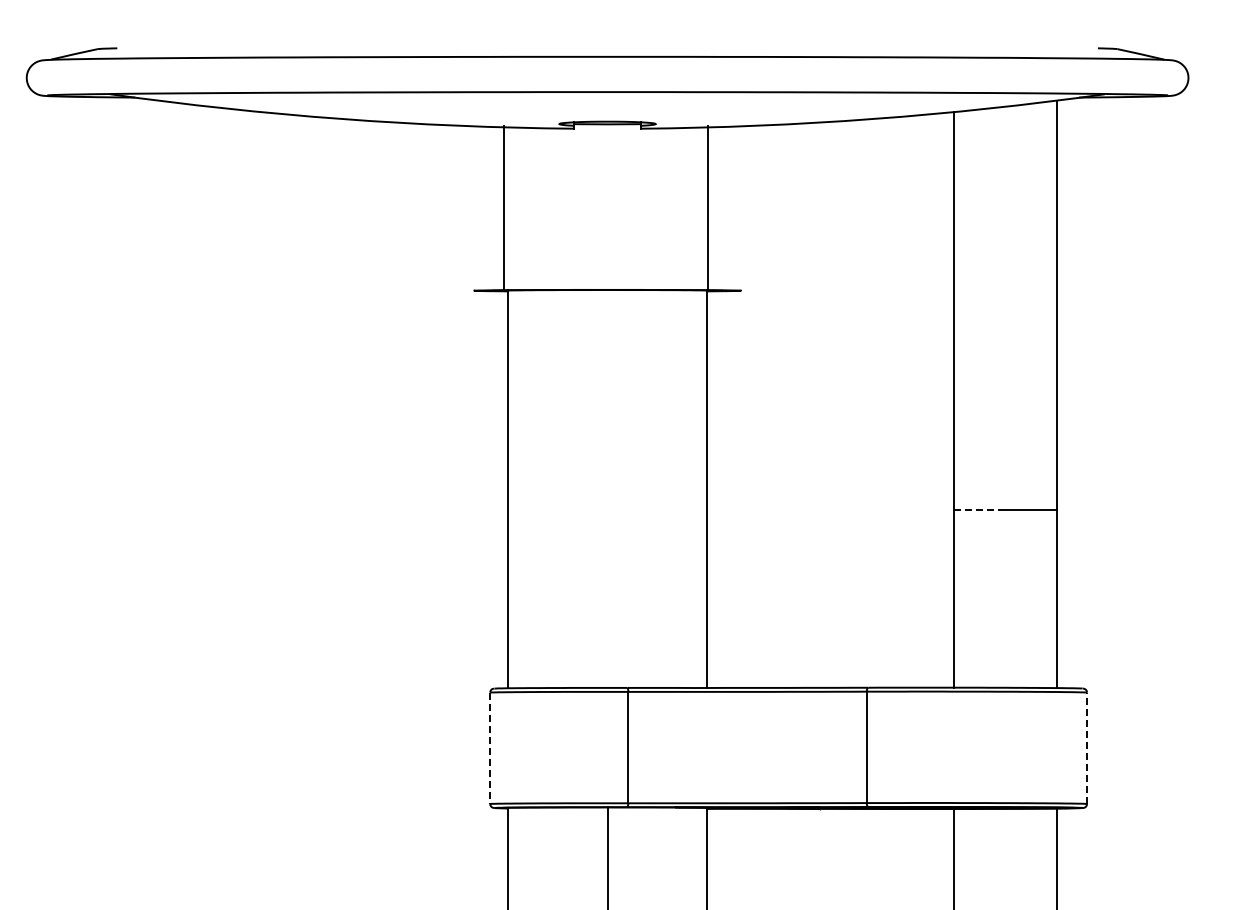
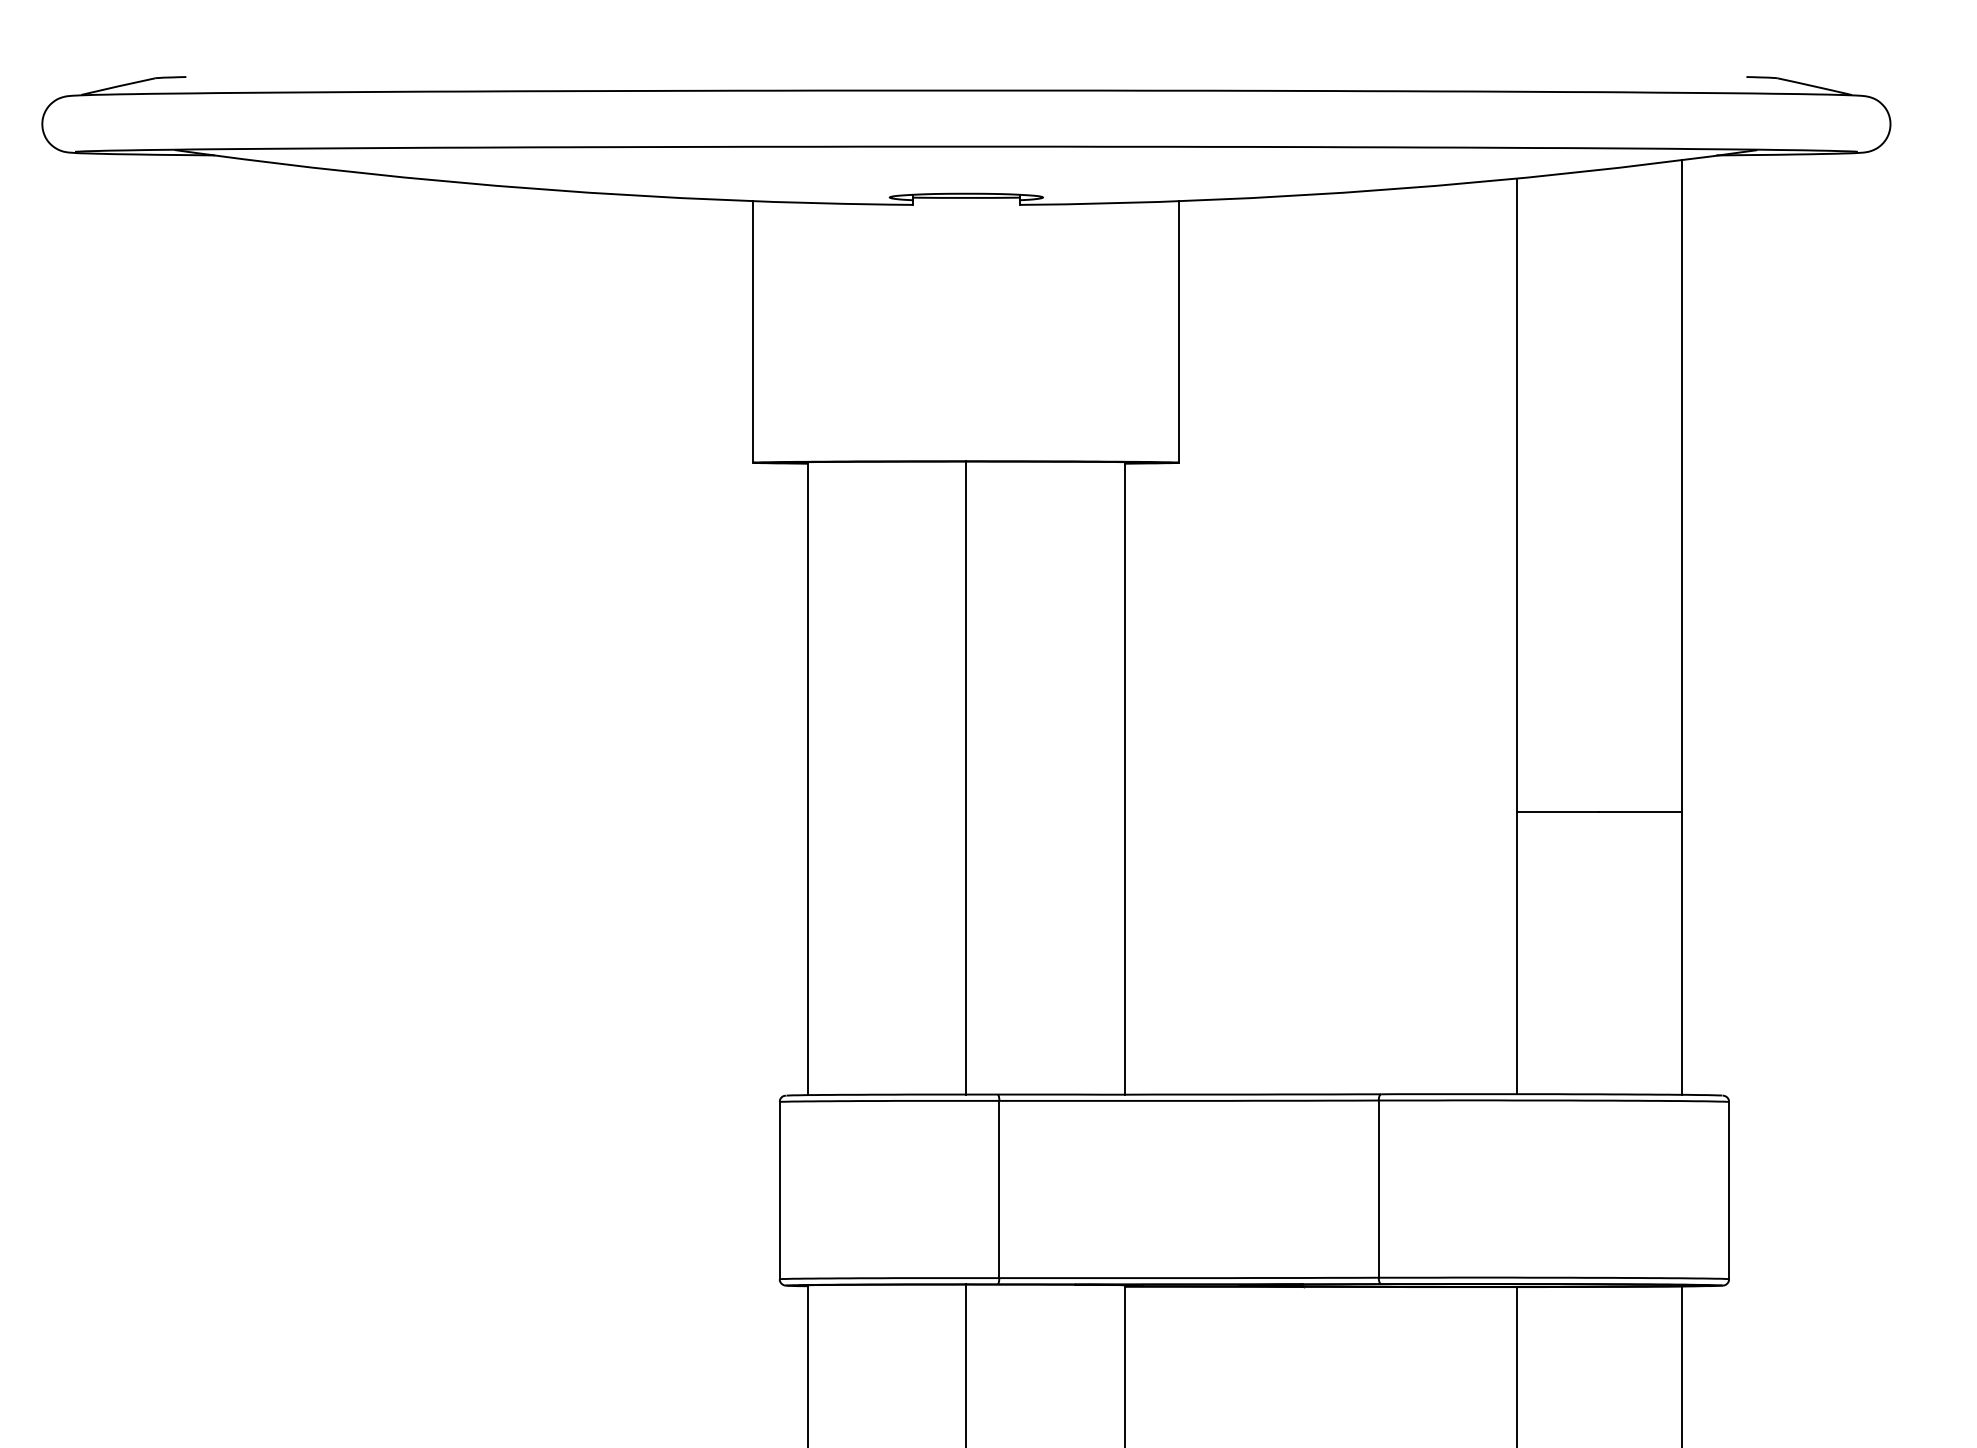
line: (503, 208) -> (753, 331), moved
line: (707, 208) -> (1179, 331), moved
line: (607, 488) -> (966, 777), added
line: (979, 510) -> (1558, 812), dashed -> solid
line: (490, 748) -> (780, 1190), dashed -> solid
line: (1087, 748) -> (1729, 1190), dashed -> solid

